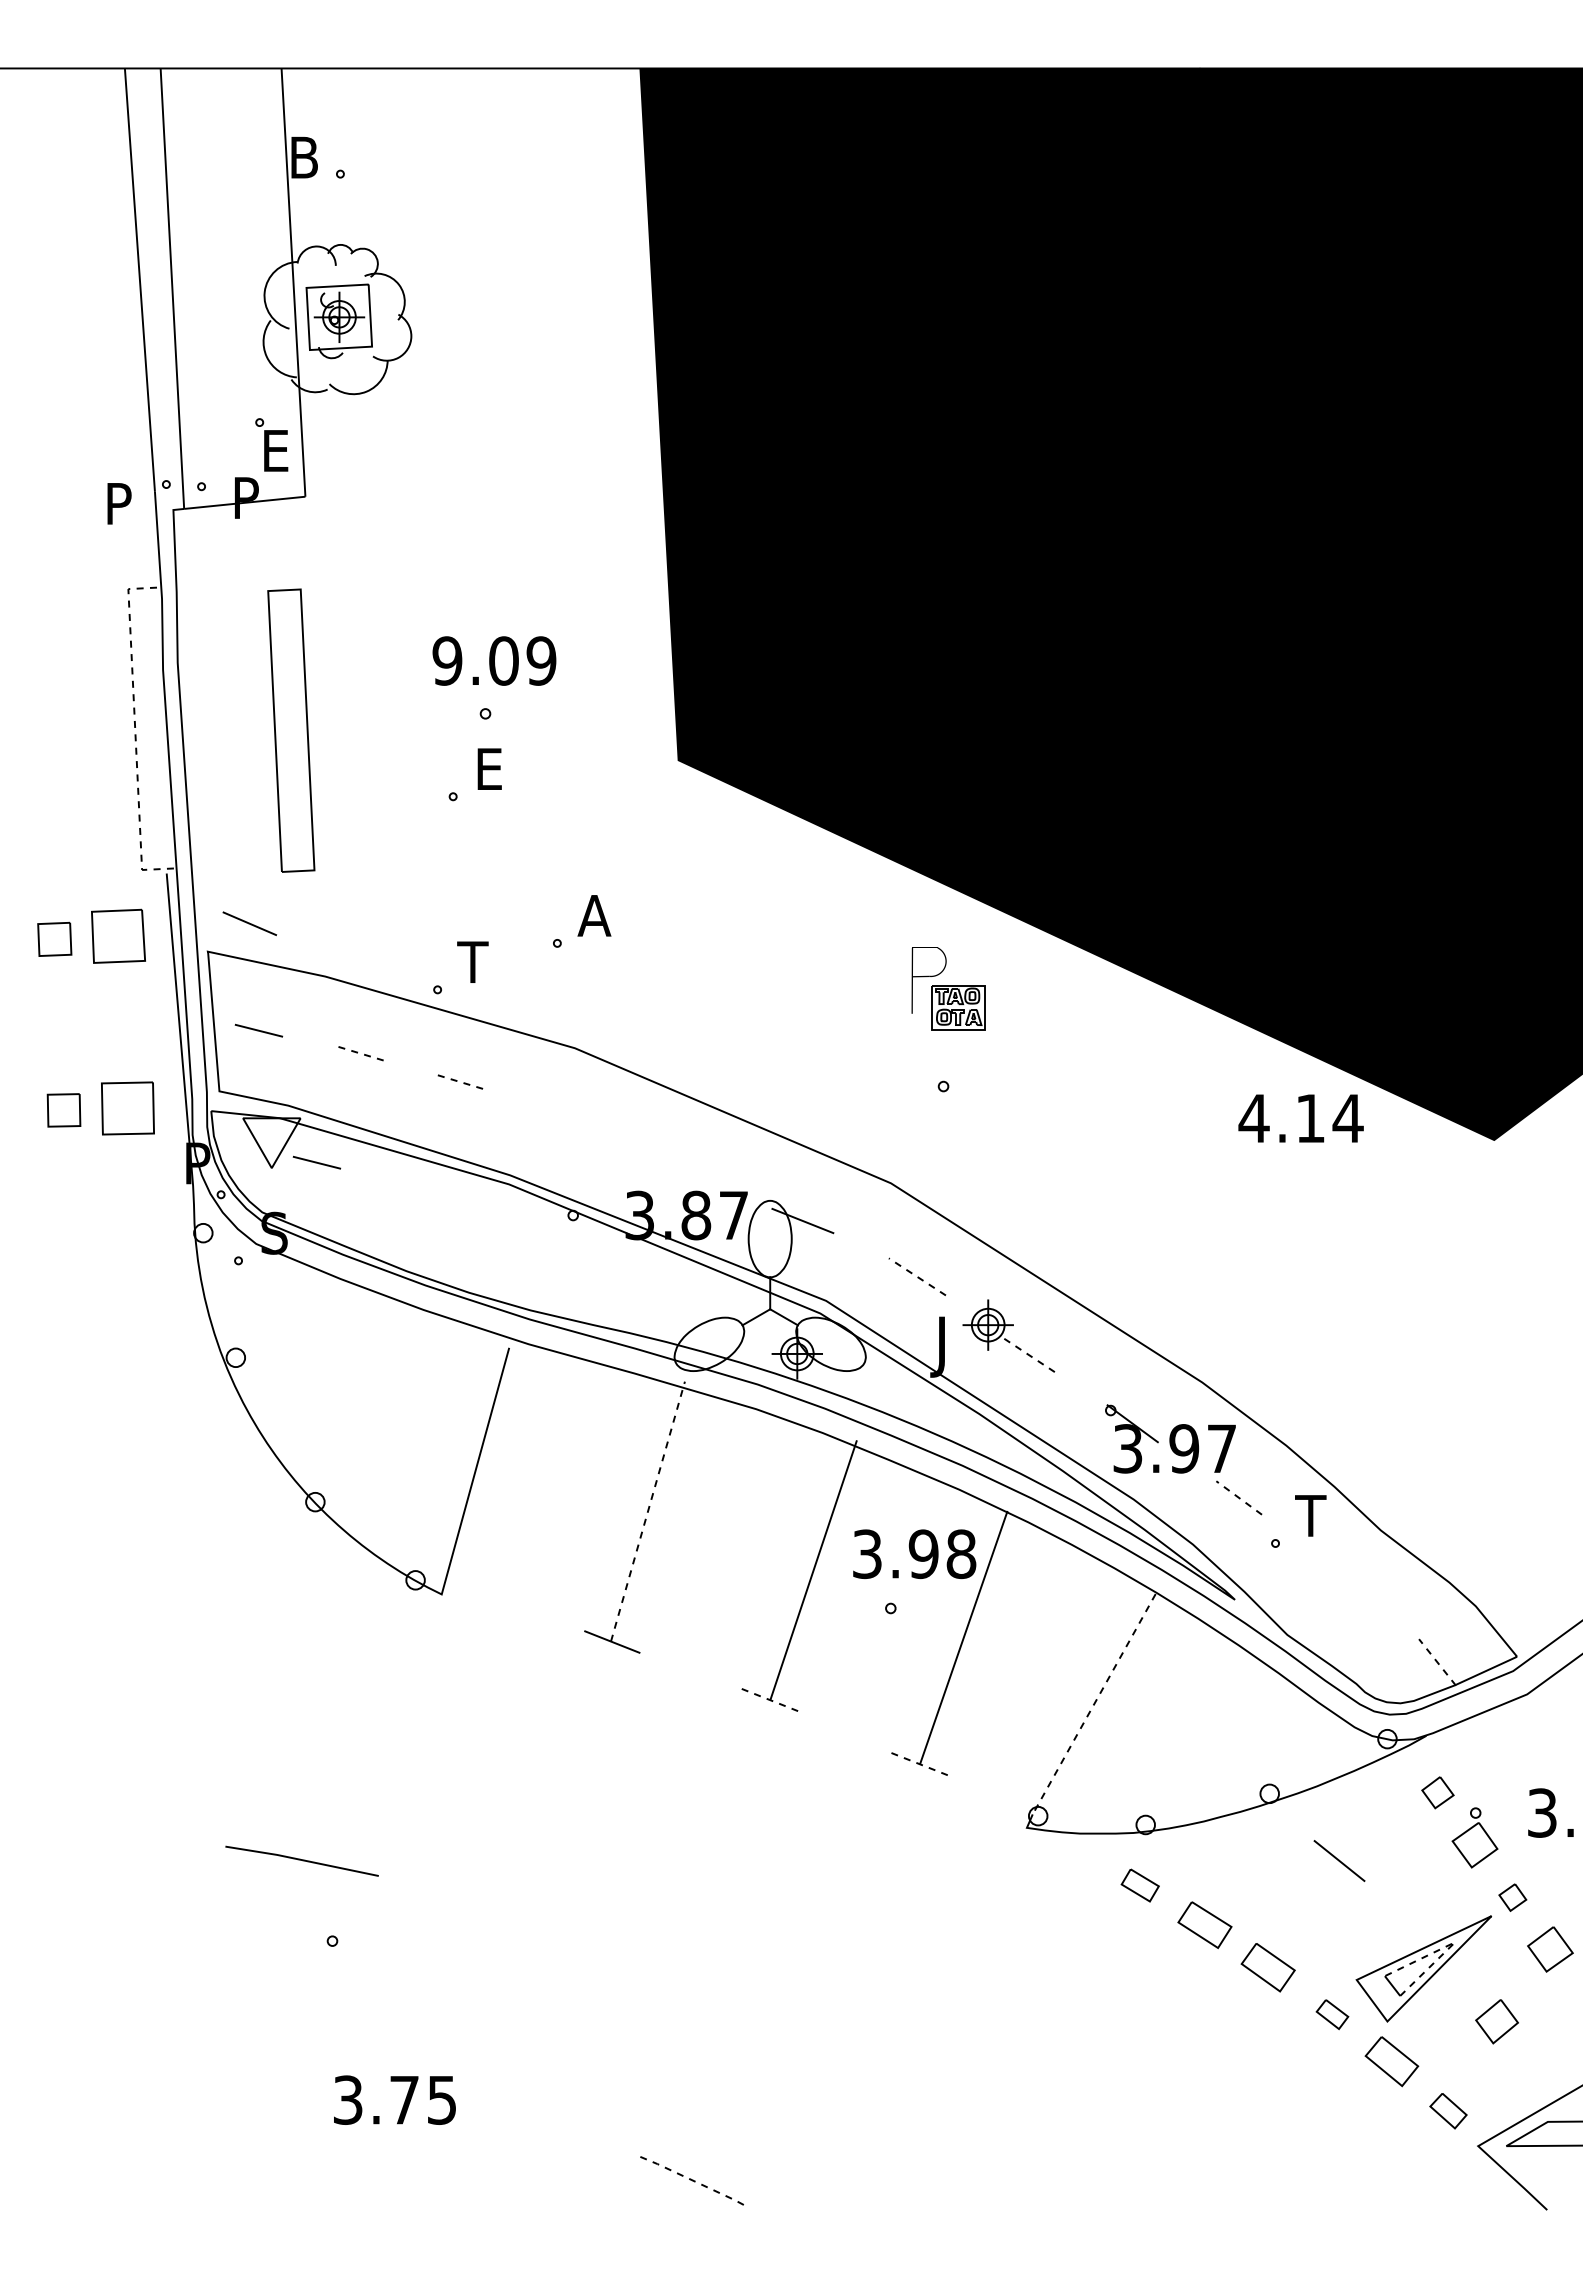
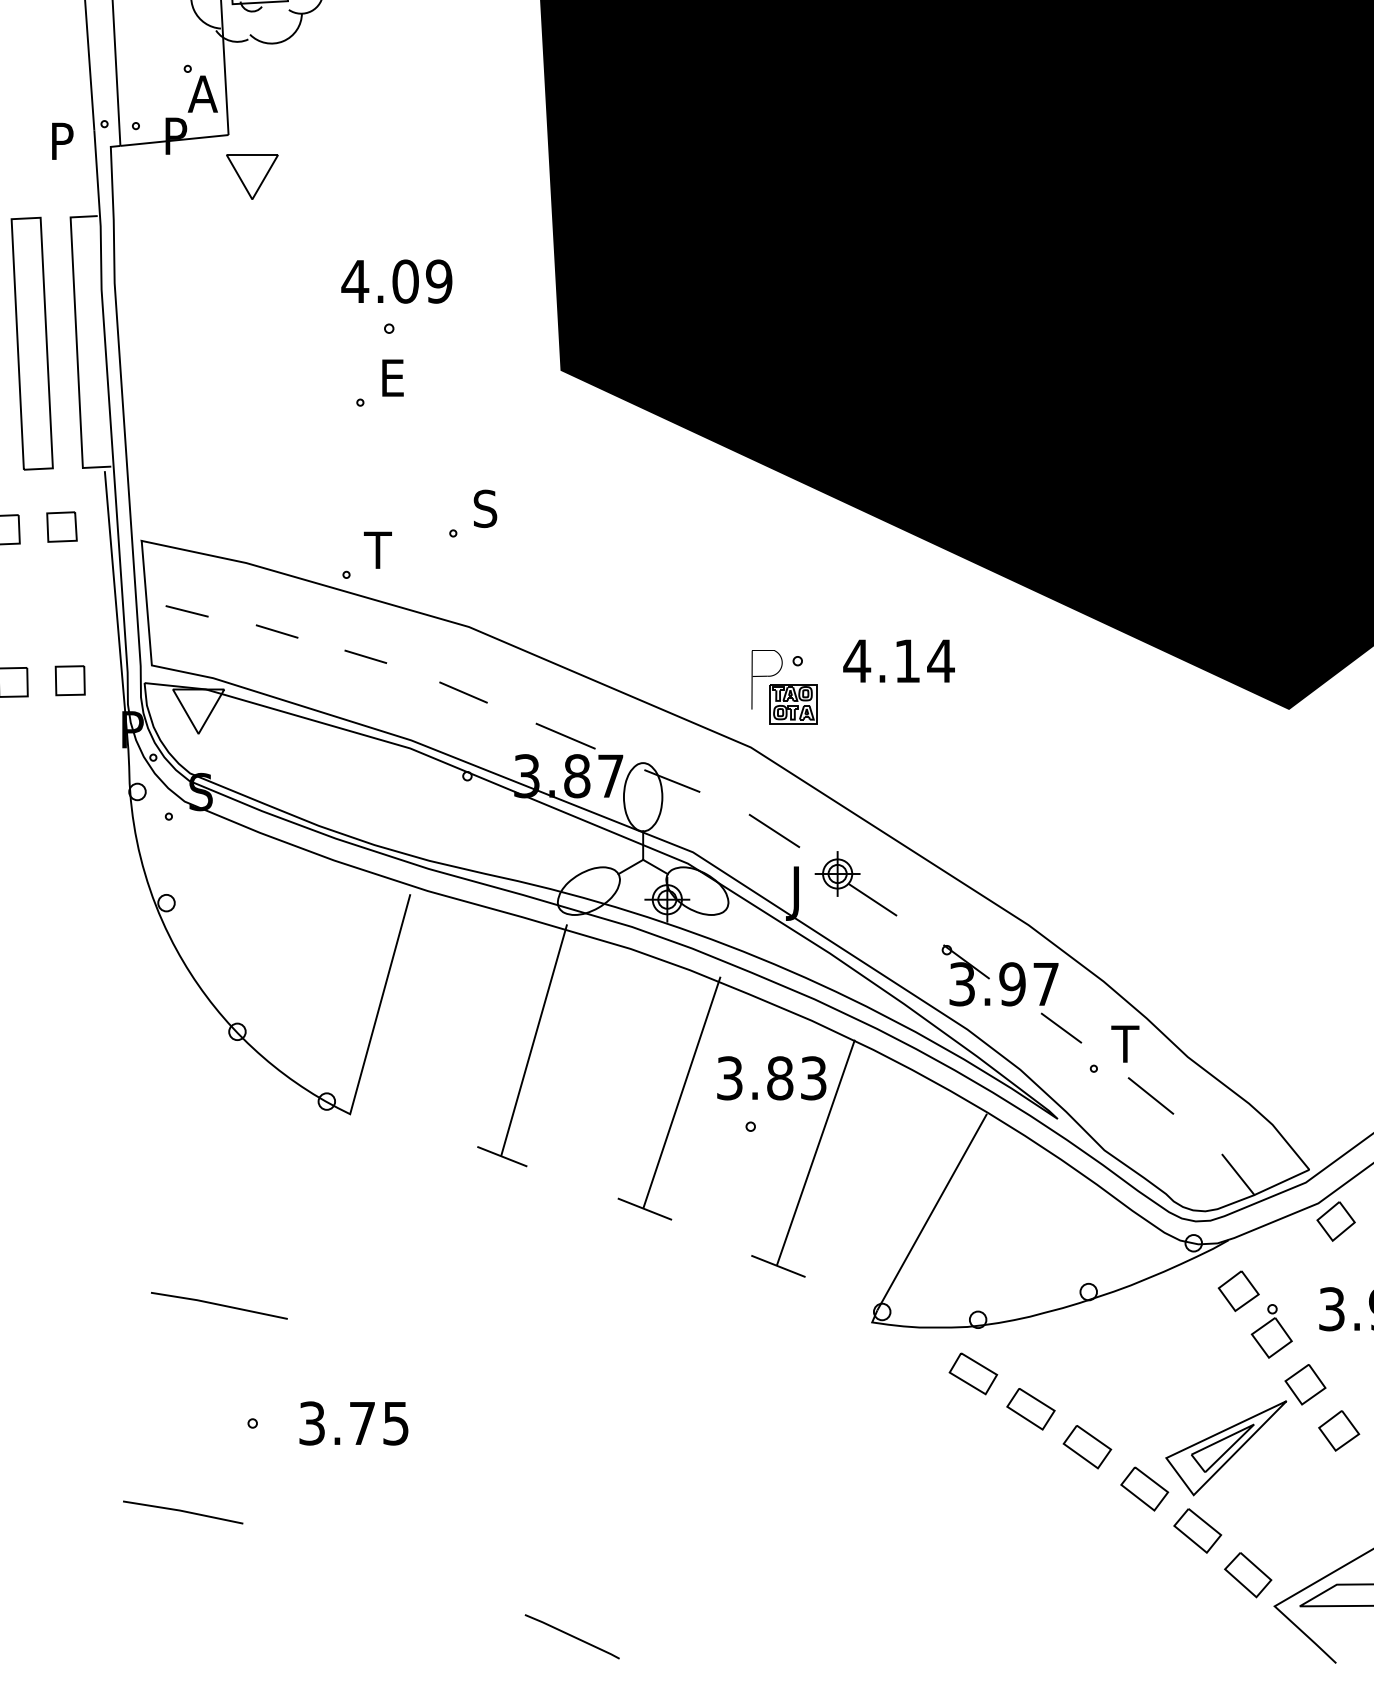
text: (276, 450) -> (202, 93), E -> A
part: (331, 543) -> (251, 176), added
text: (447, 660) -> (355, 281), 9.09 -> 4.09
line: (135, 729) -> (77, 342), dashed -> solid
part: (291, 730) -> (32, 343), moved
text: (594, 915) -> (486, 508), A -> S
line: (249, 923) -> (463, 692), moved
part: (118, 935) -> (61, 526), size x0.62
part: (948, 988) -> (784, 686), moved
line: (359, 1053) -> (276, 631), dashed -> solid
line: (459, 1081) -> (366, 656), dashed -> solid
part: (127, 1108) -> (69, 680), size x0.62
text: (1300, 1118) -> (898, 661), moved
line: (316, 1162) -> (238, 728), removed
line: (682, 1170) -> (564, 736), added
line: (917, 1276) -> (774, 830), dashed -> solid
line: (1027, 1353) -> (872, 899), dashed -> solid
line: (1238, 1497) -> (1060, 1027), dashed -> solid
line: (648, 1511) -> (534, 1040), dashed -> solid
text: (942, 1554) -> (796, 1078), 3.98 -> 3.83
line: (1437, 1662) -> (1238, 1174), dashed -> solid
line: (772, 1700) -> (645, 1208), dashed -> solid
line: (1093, 1704) -> (931, 1212), dashed -> solid
line: (921, 1765) -> (778, 1266), dashed -> solid
part: (1437, 1792) -> (1238, 1290), size x1.43
line: (301, 1860) -> (218, 1305), moved
line: (1339, 1860) -> (1150, 1095), moved
part: (1139, 1885) -> (972, 1373), size x1.43
part: (1512, 1897) -> (1305, 1384), size x1.67
line: (1454, 1942) -> (1253, 1424), dashed -> solid
part: (1332, 2014) -> (1144, 1488), size x1.67
part: (1496, 2021) -> (1335, 1221), moved
line: (254, 2040) -> (183, 1512), added
text: (394, 2099) -> (353, 1422), moved
part: (1448, 2110) -> (1248, 1574), size x1.43
line: (690, 2179) -> (572, 1636), dashed -> solid

